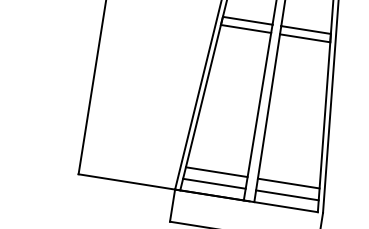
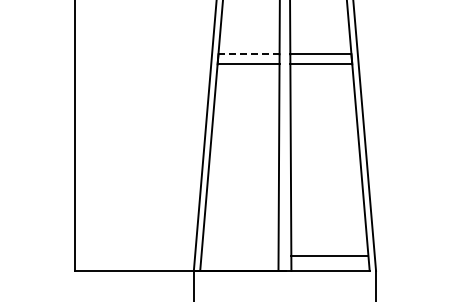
line: (248, 21) -> (249, 54), solid -> dashed
line: (216, 172) -> (240, 242), removed
line: (214, 183) -> (239, 256), removed
line: (288, 183) -> (329, 242), removed

